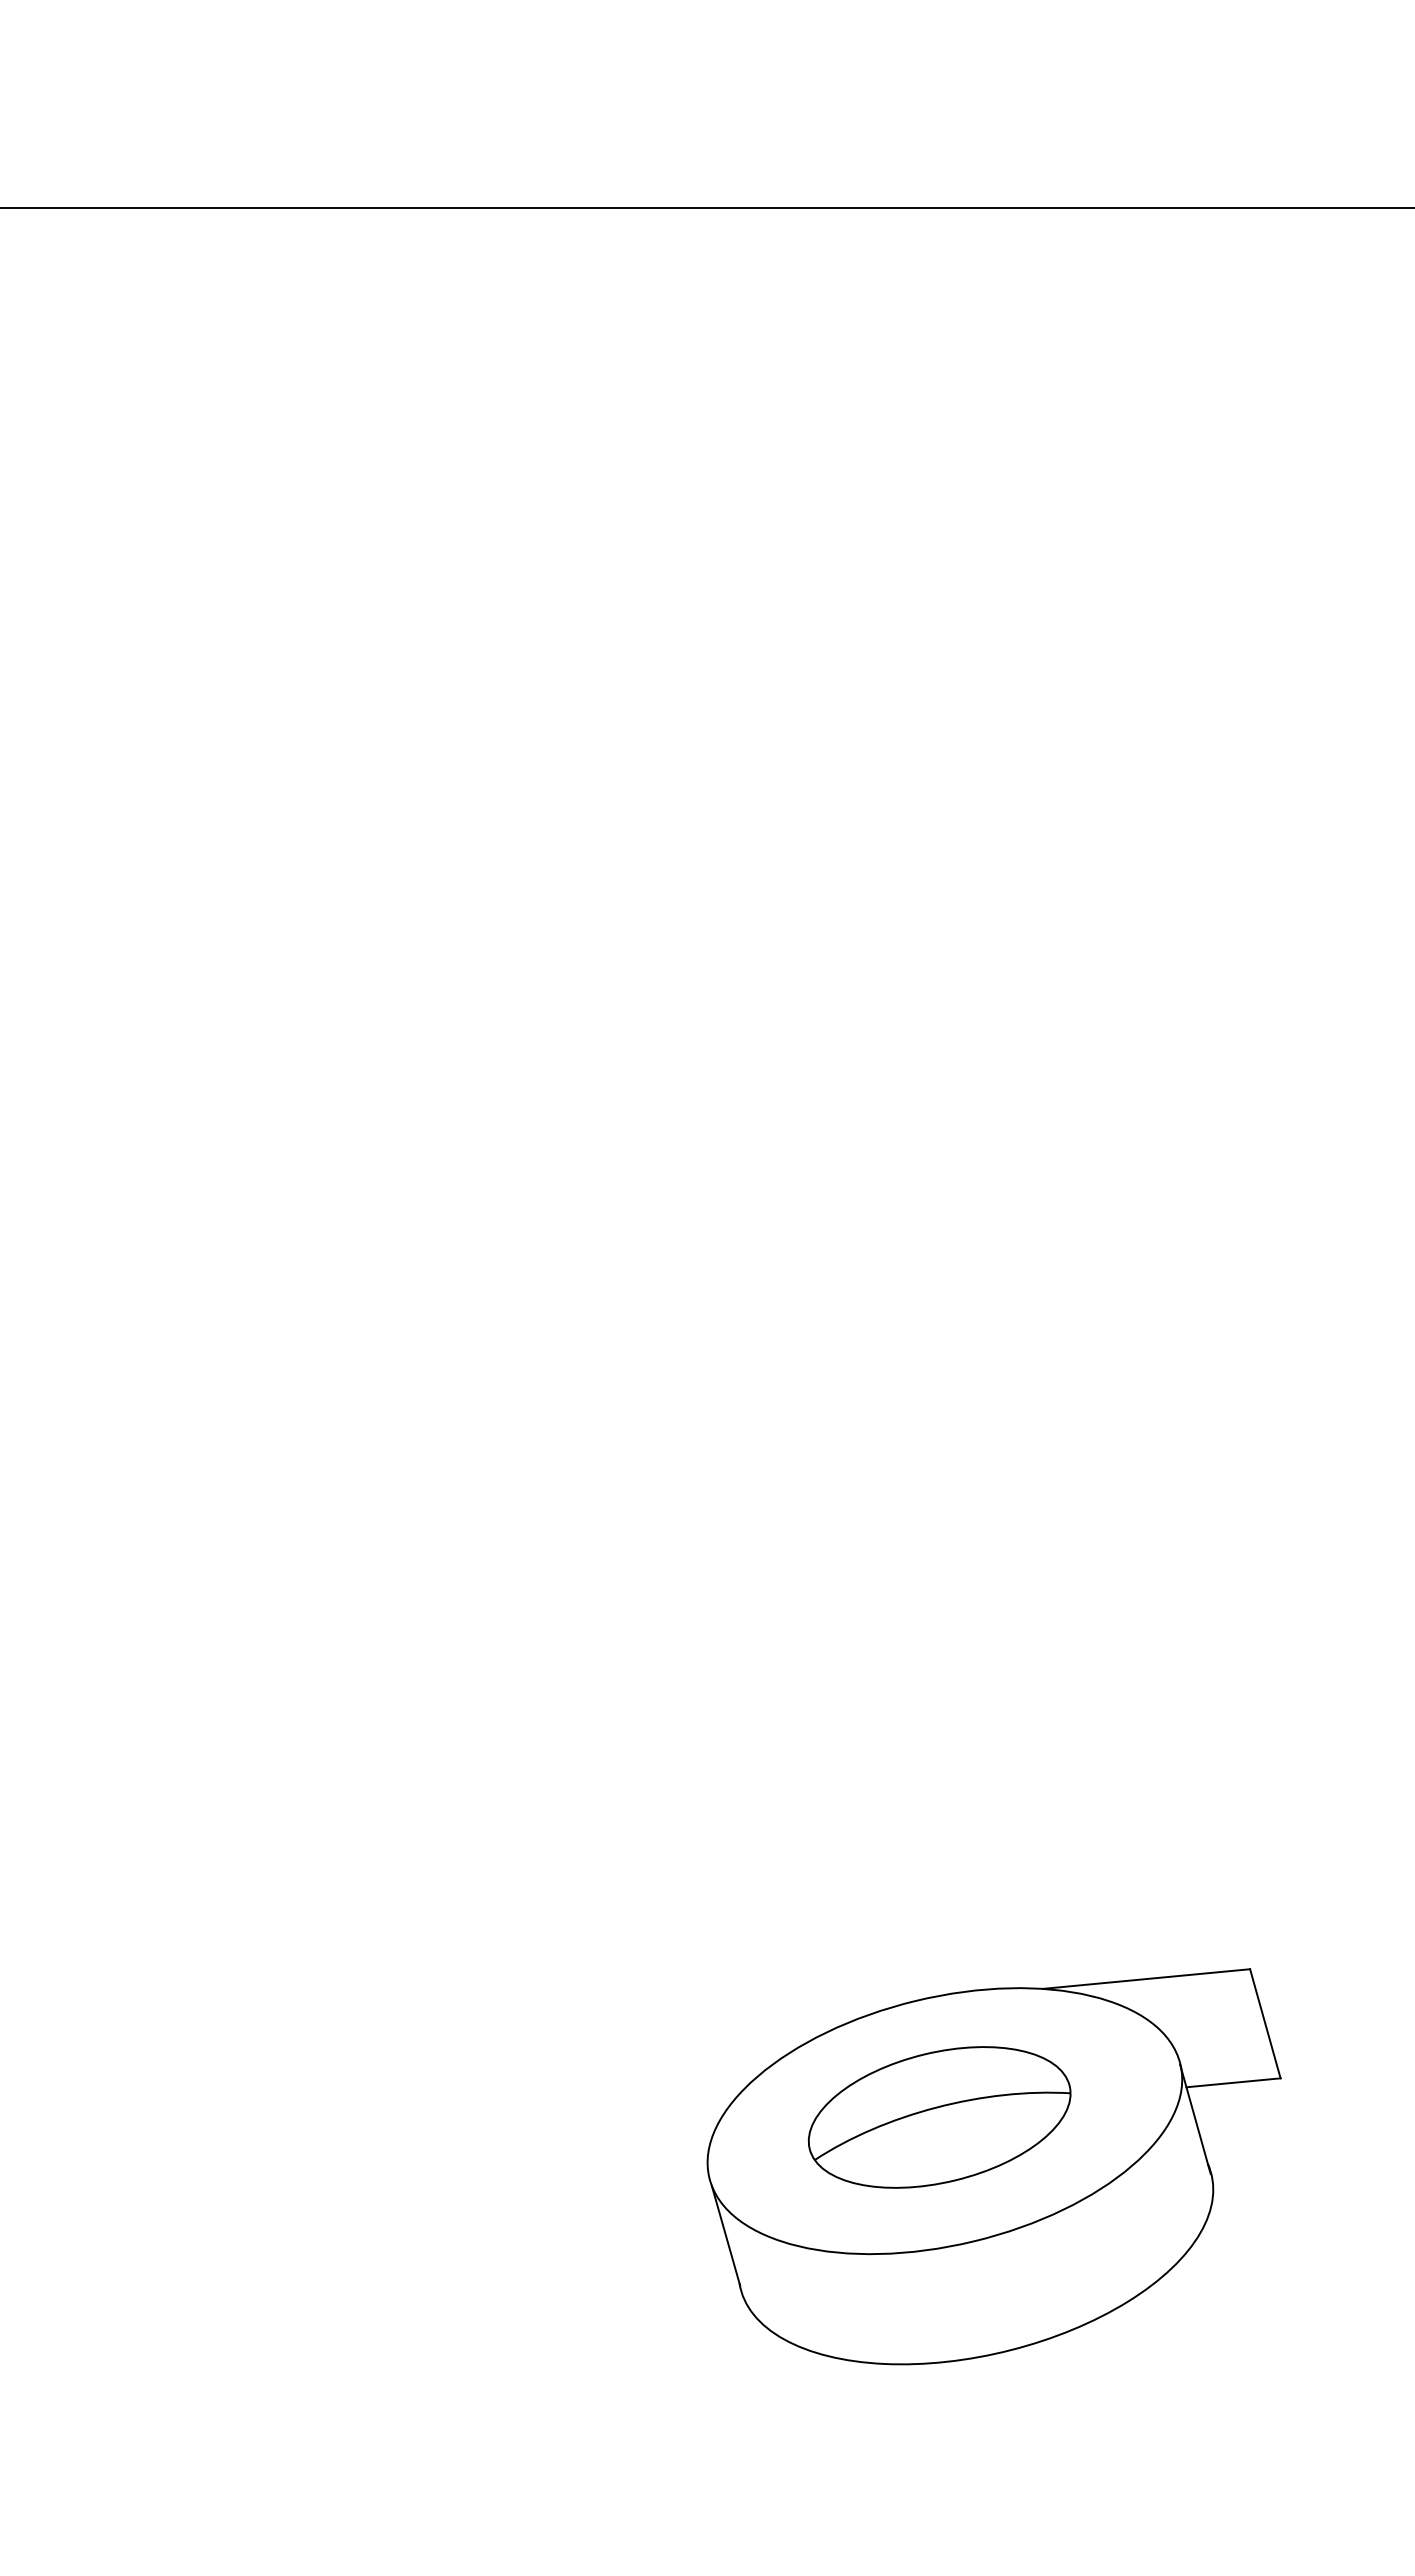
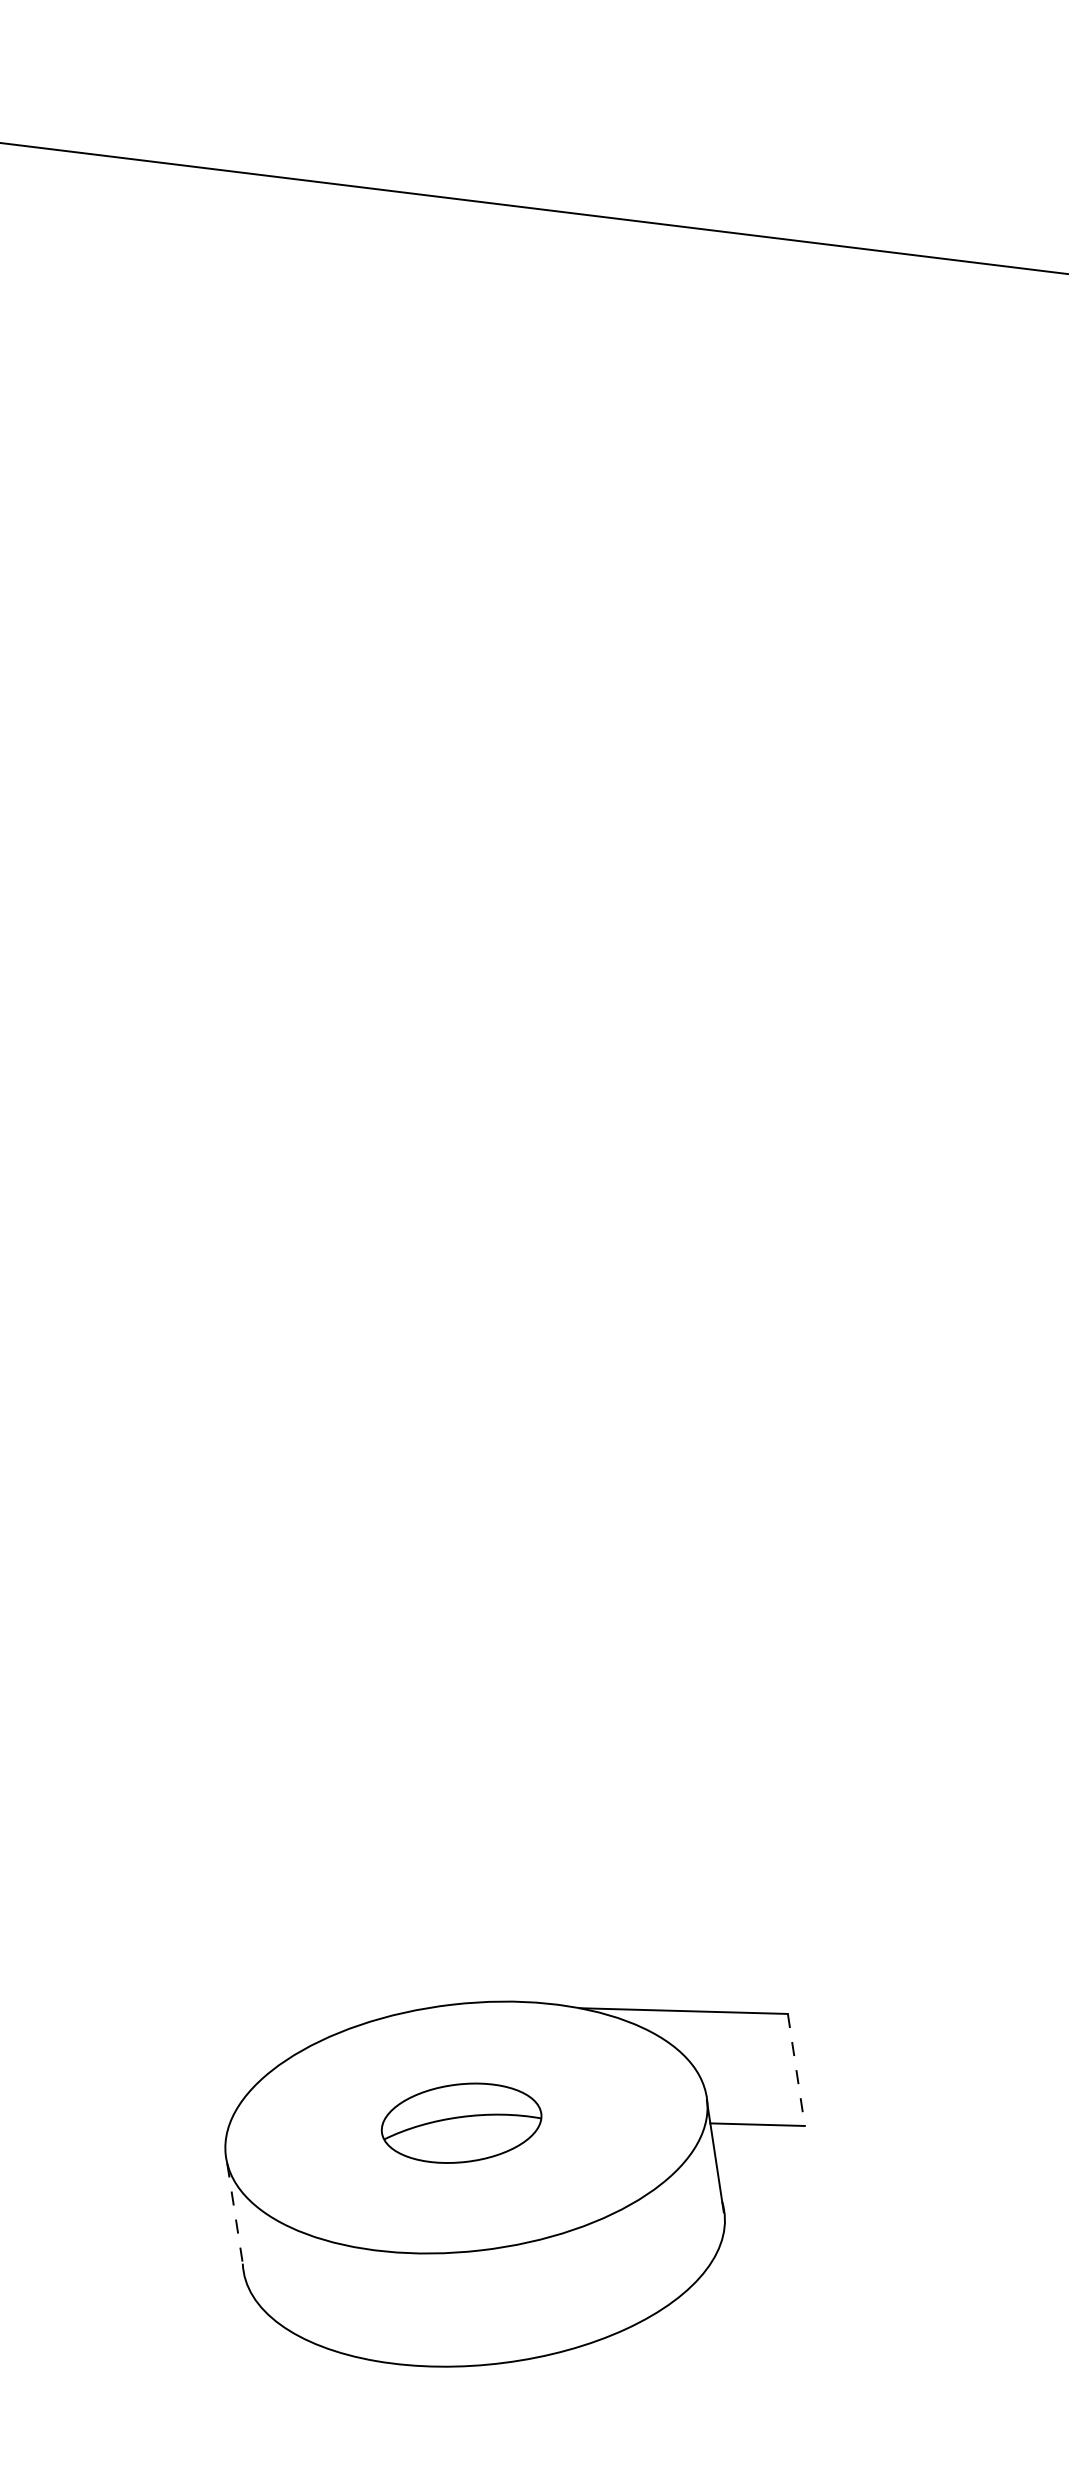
line: (1265, 2023) -> (796, 2069), solid -> dashed
part: (939, 2117) -> (461, 2123), size x0.6
line: (726, 2235) -> (235, 2214), solid -> dashed

